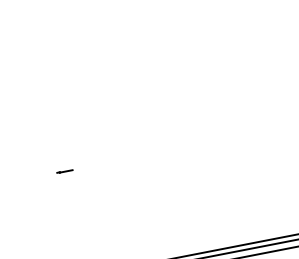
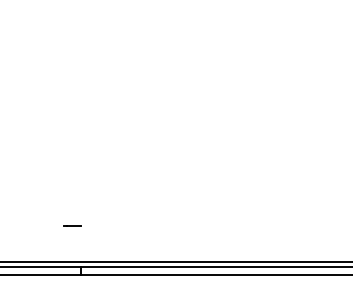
line: (64, 171) -> (72, 225), moved

